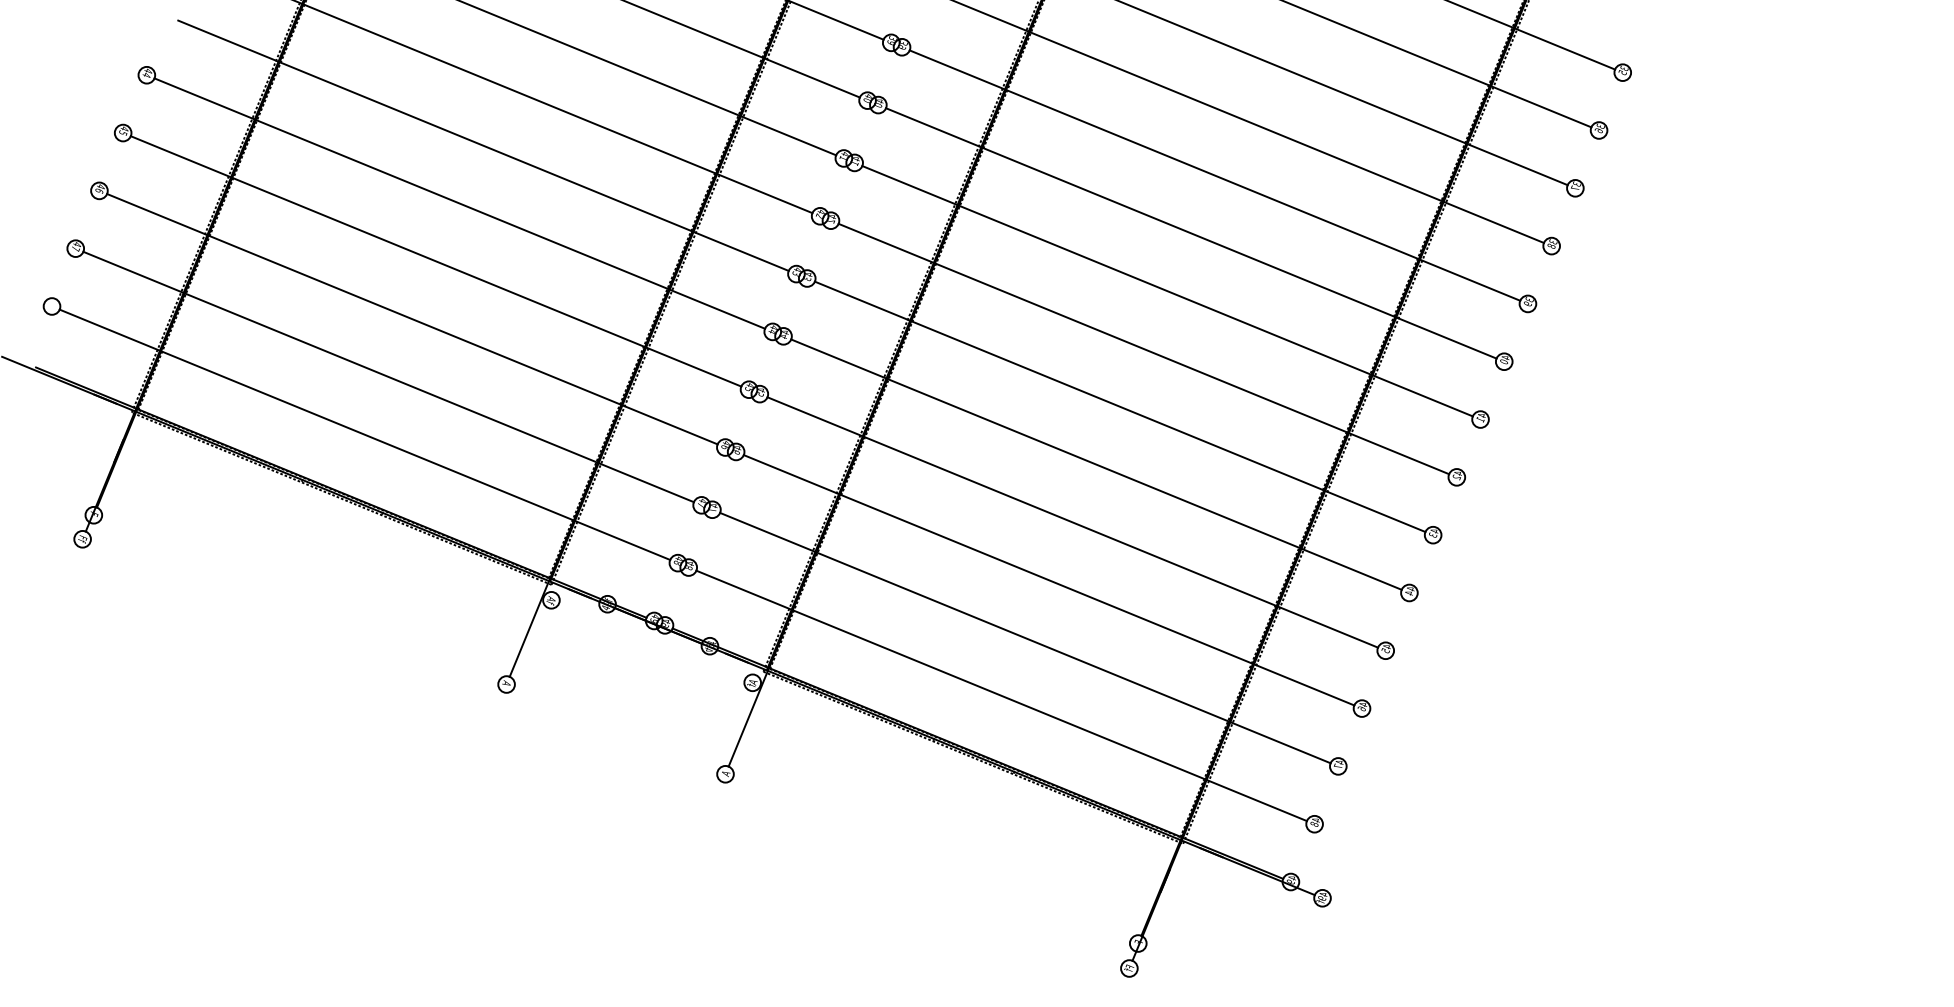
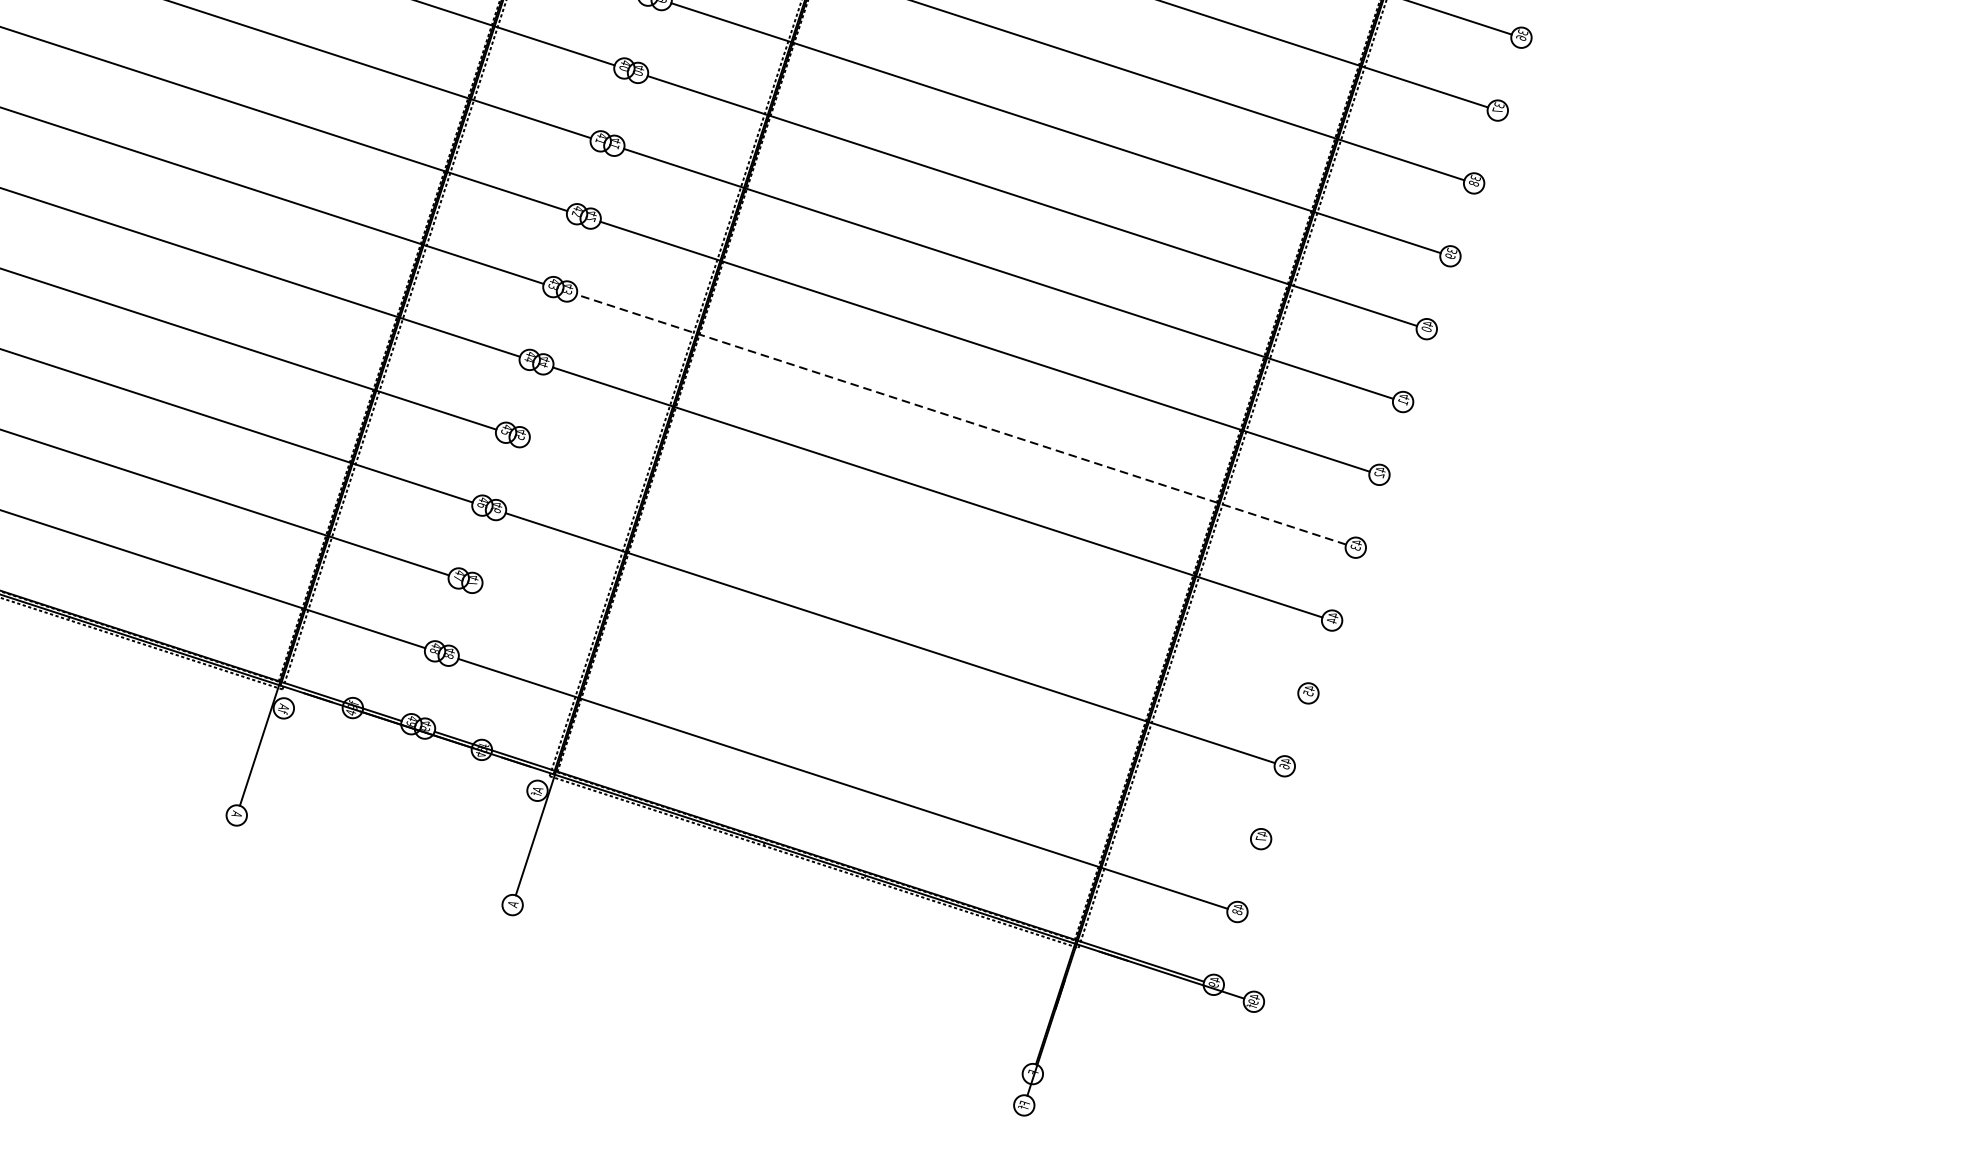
line: (1120, 406) -> (961, 419), solid -> dashed
line: (1072, 522) -> (913, 565), removed
line: (1025, 637) -> (866, 710), removed

